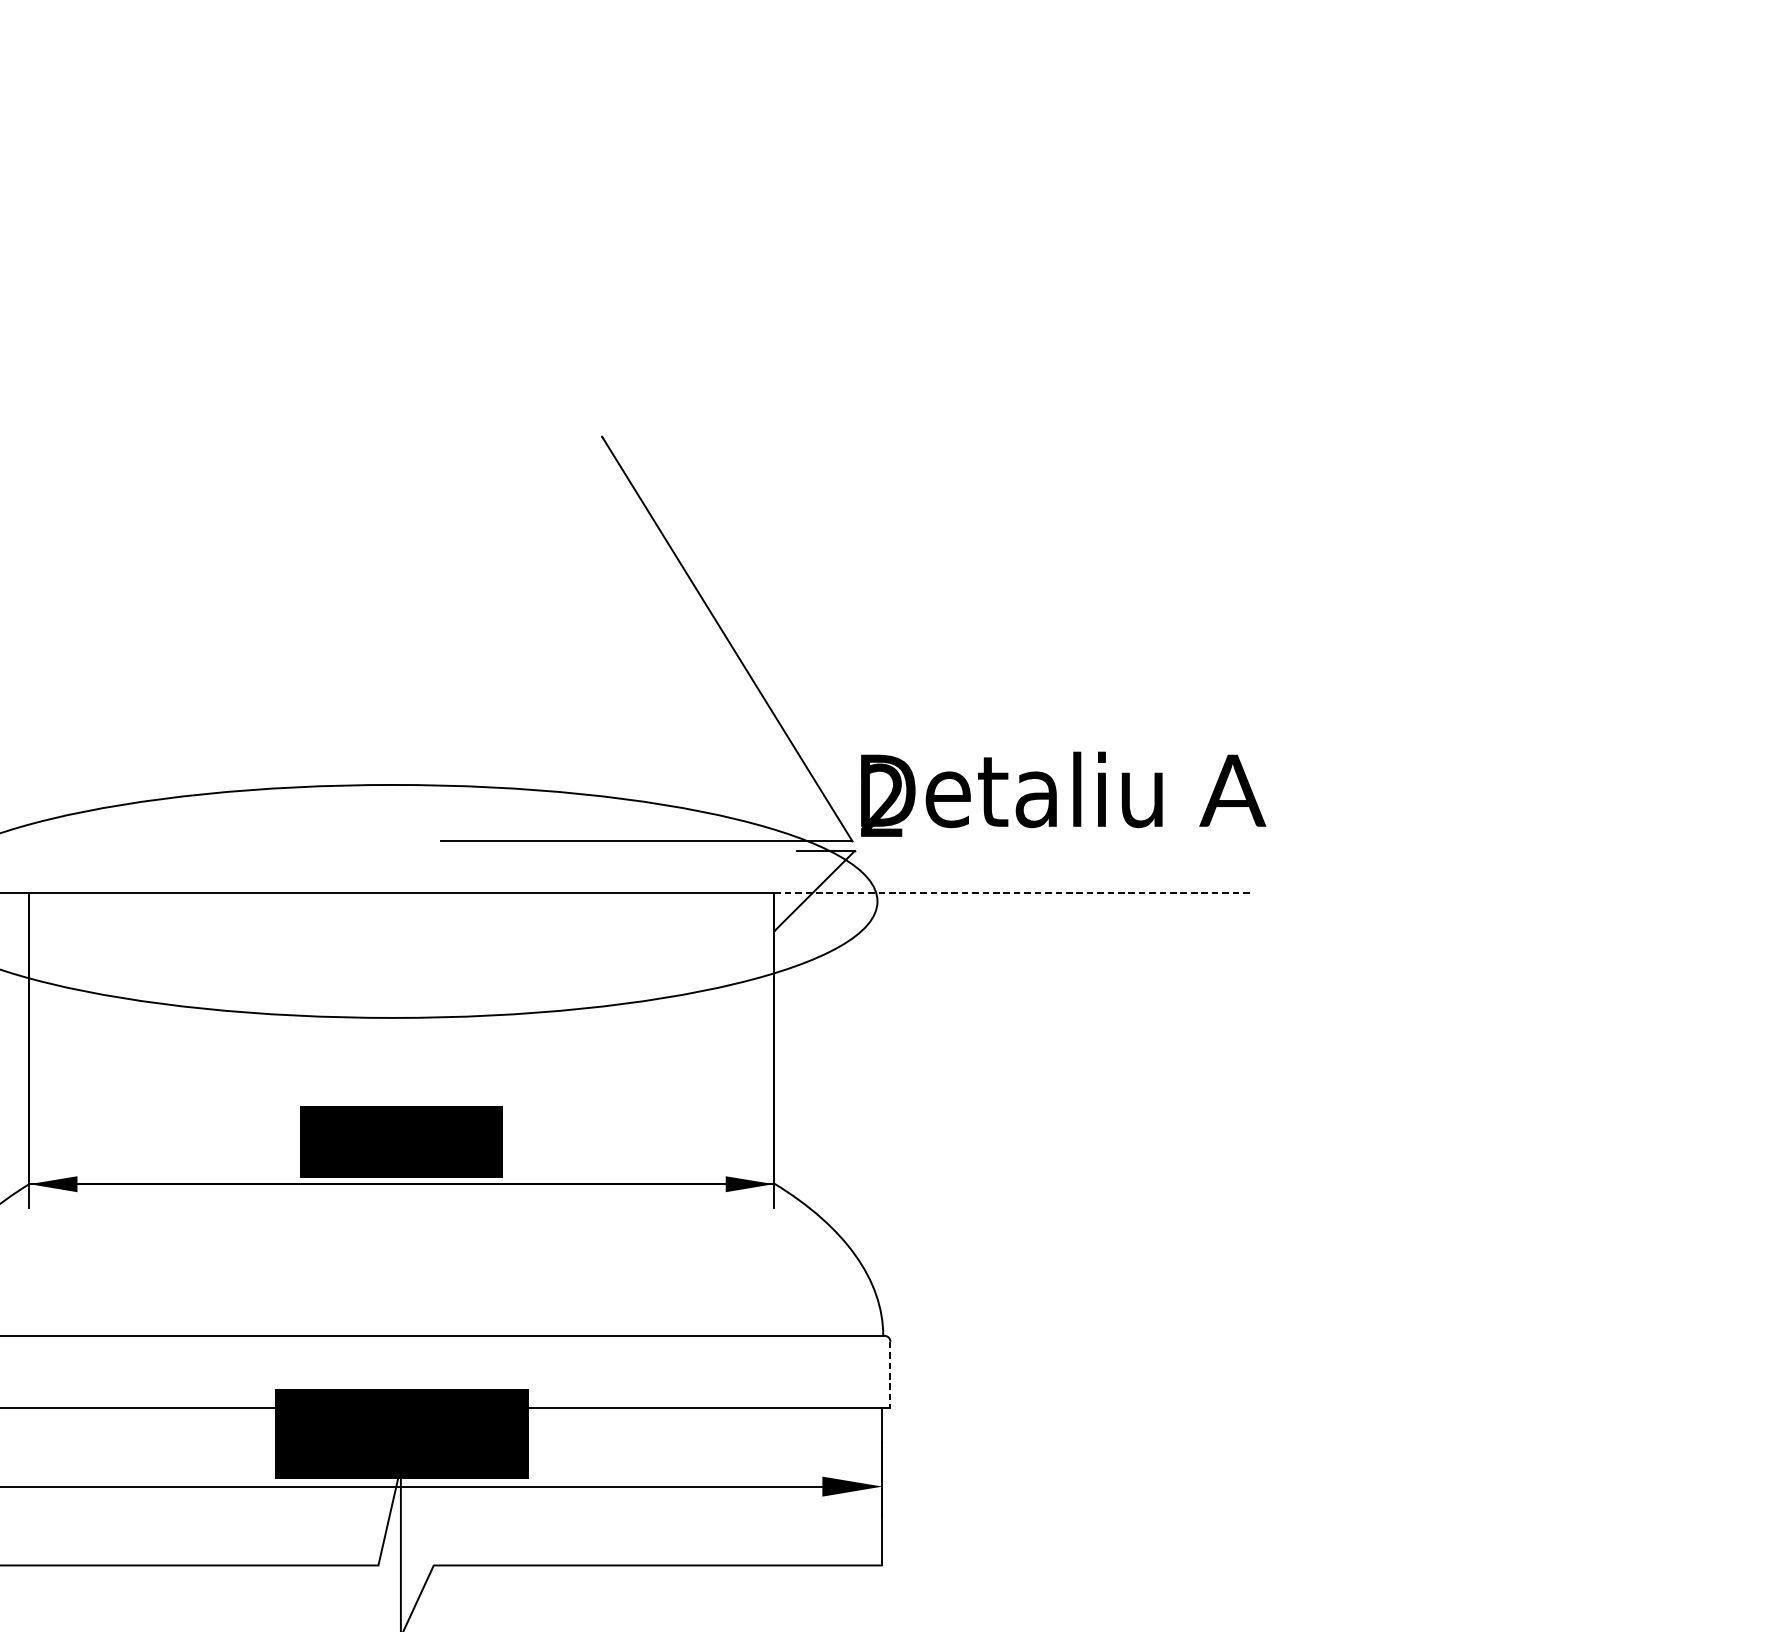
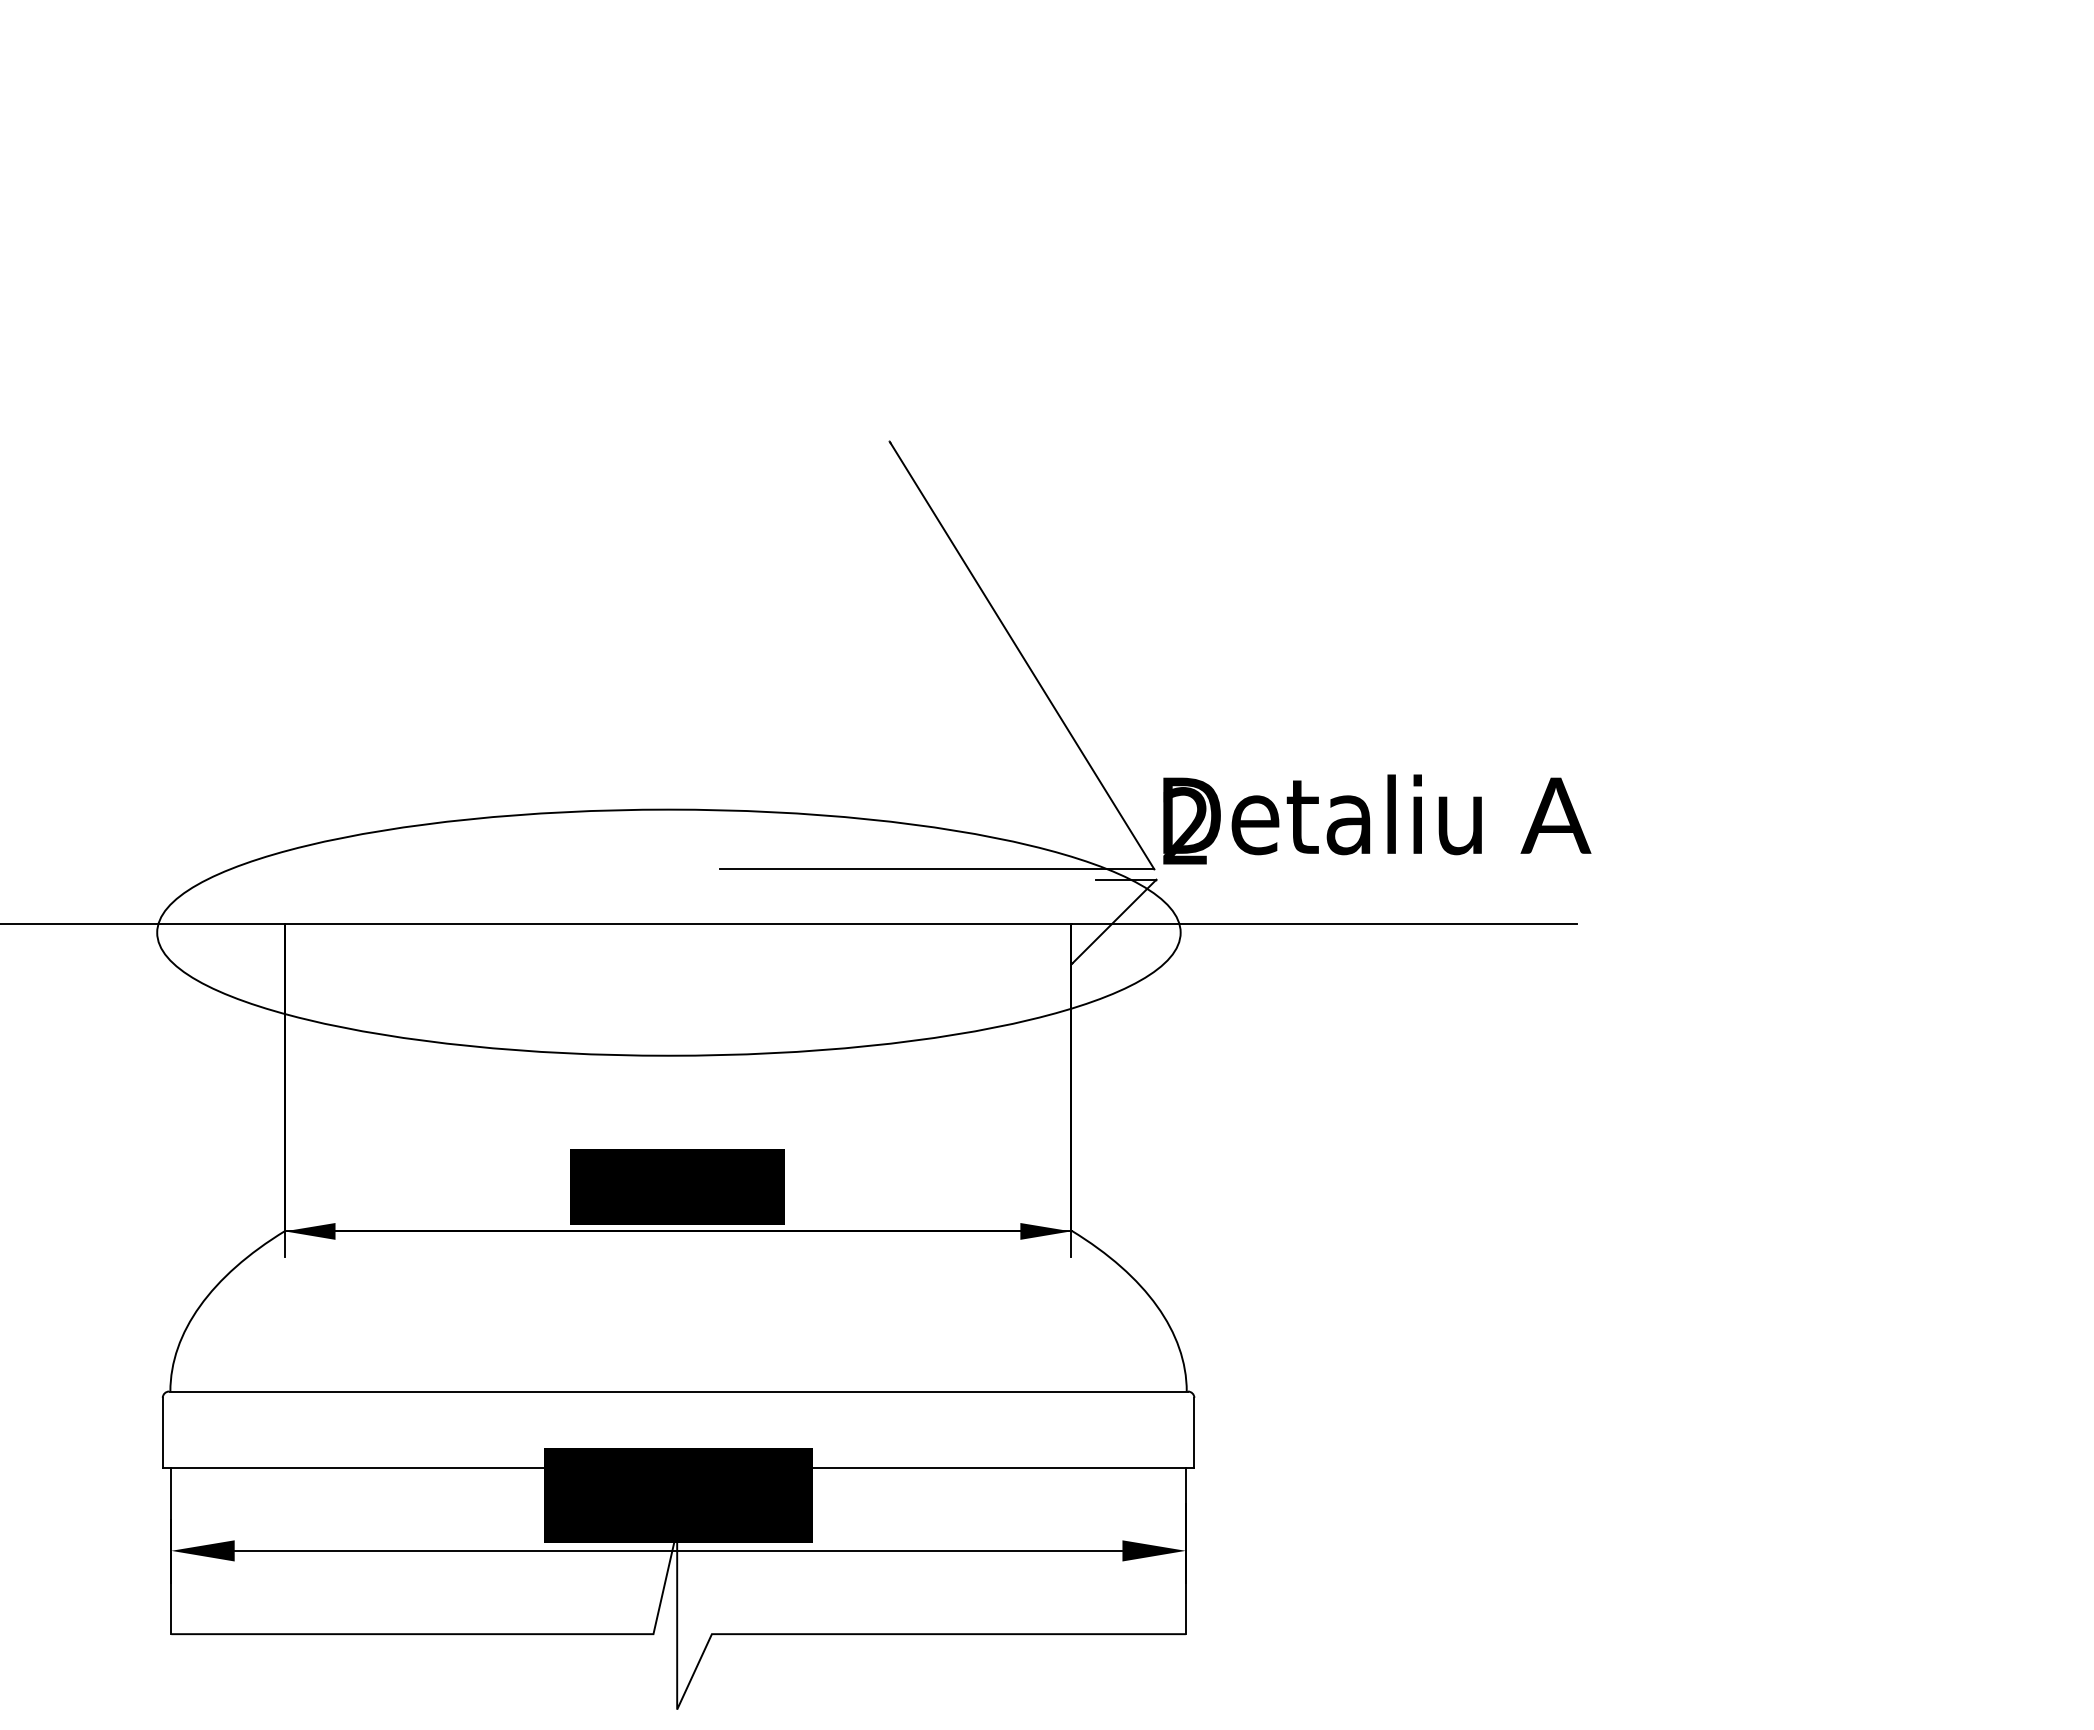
line: (1013, 892) -> (1324, 923), dashed -> solid
line: (890, 1374) -> (1194, 1432), dashed -> solid

